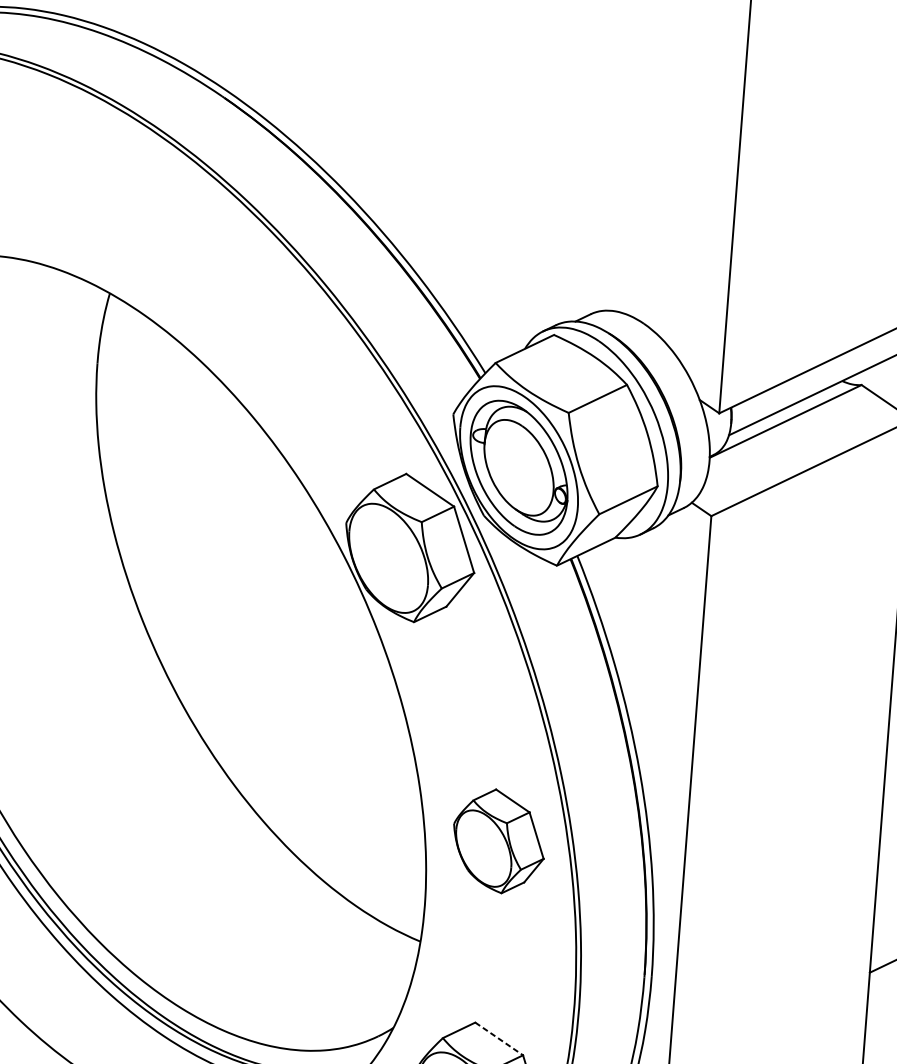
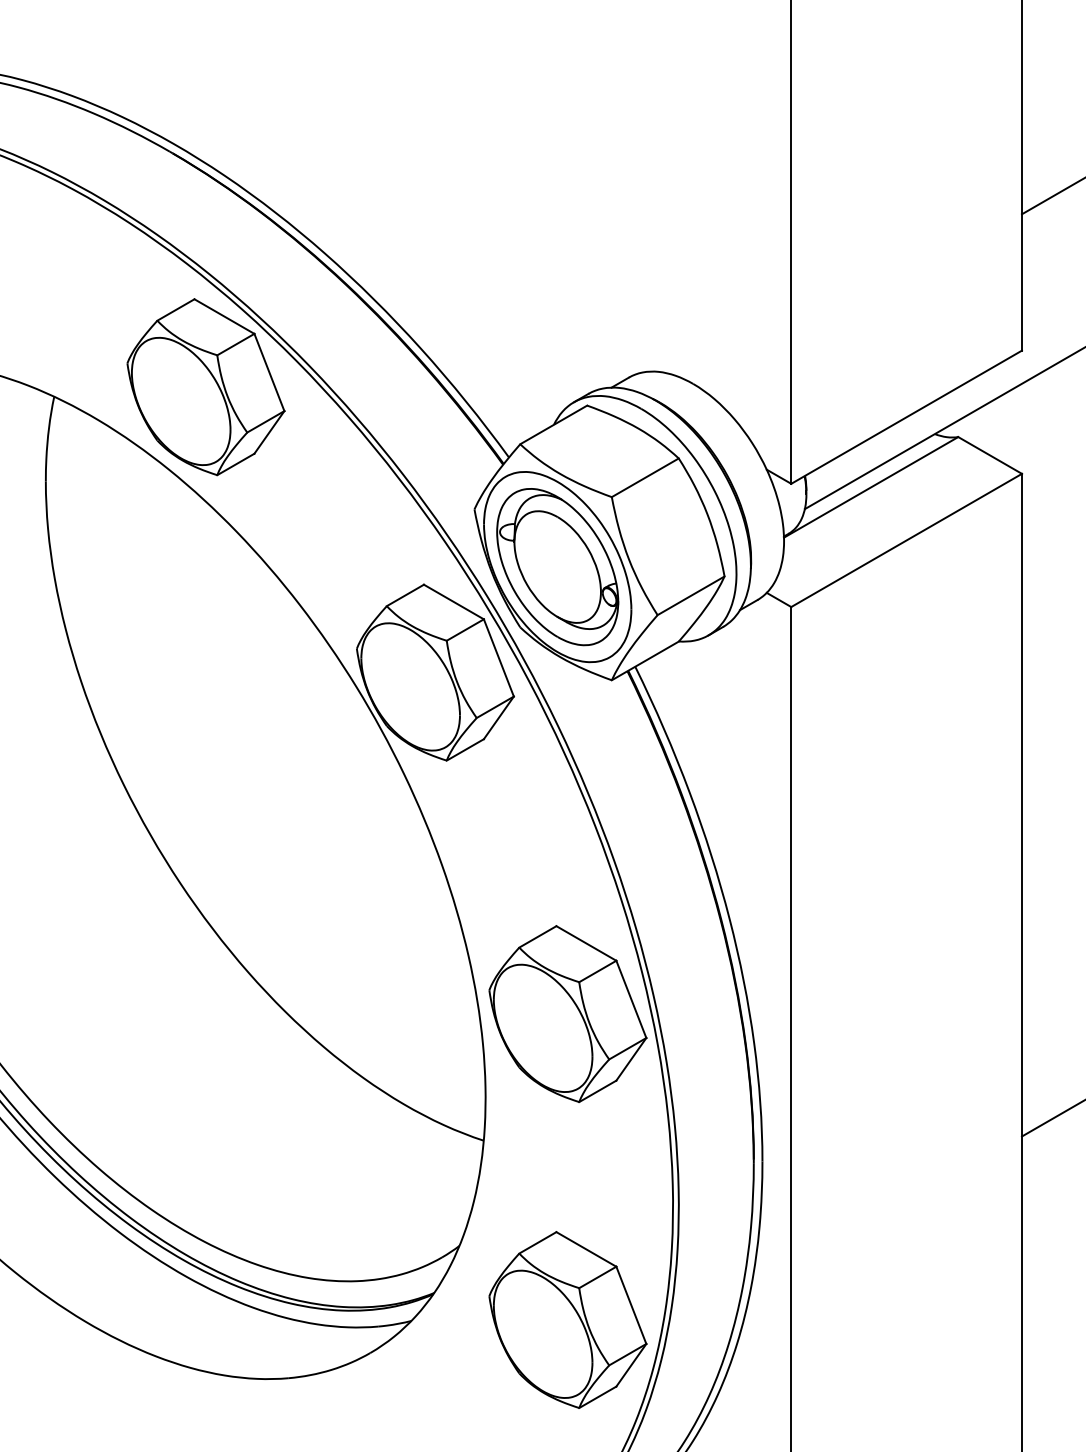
part: (236, 295) -> (205, 387), added
part: (498, 840) -> (567, 1013), size x1.43
line: (499, 1039) -> (586, 1249), dashed -> solid

